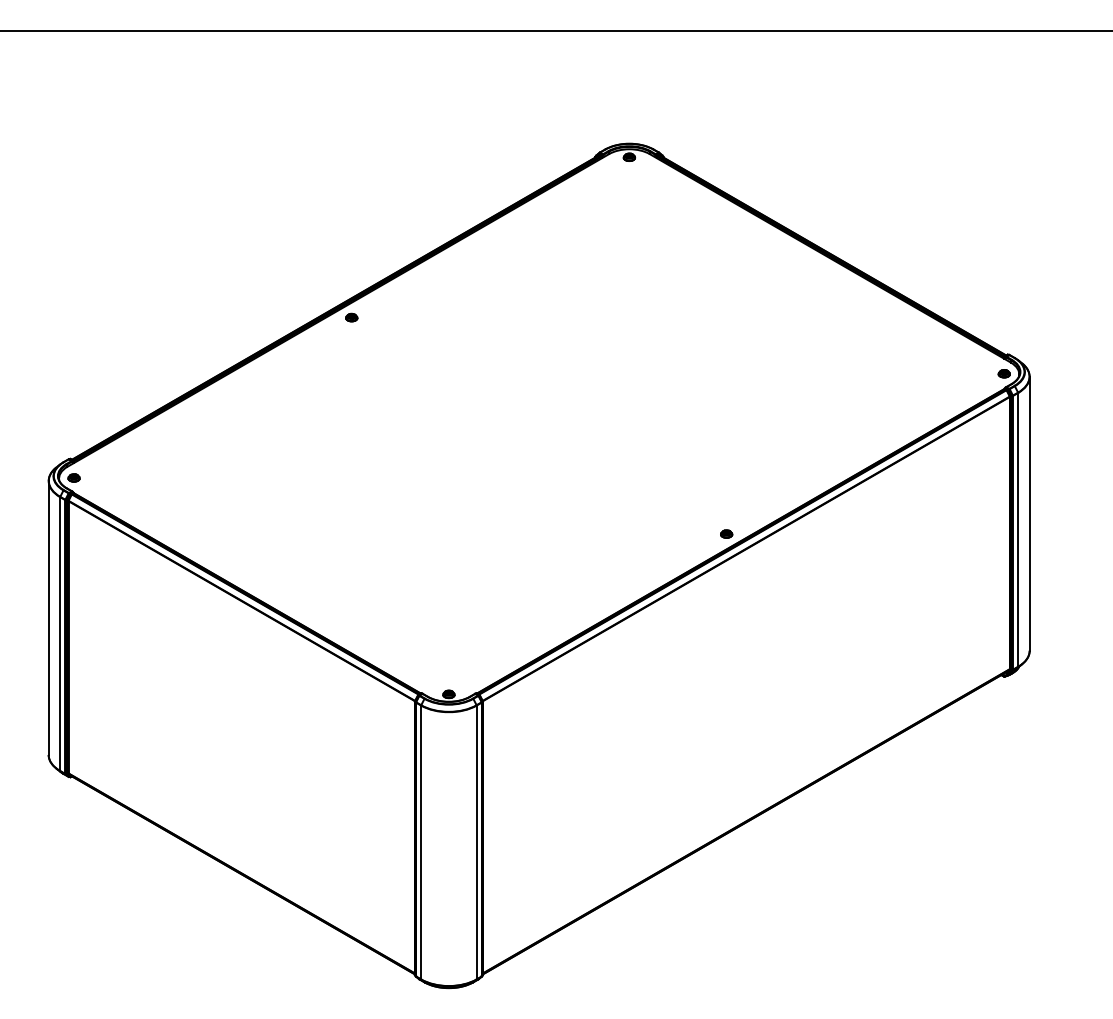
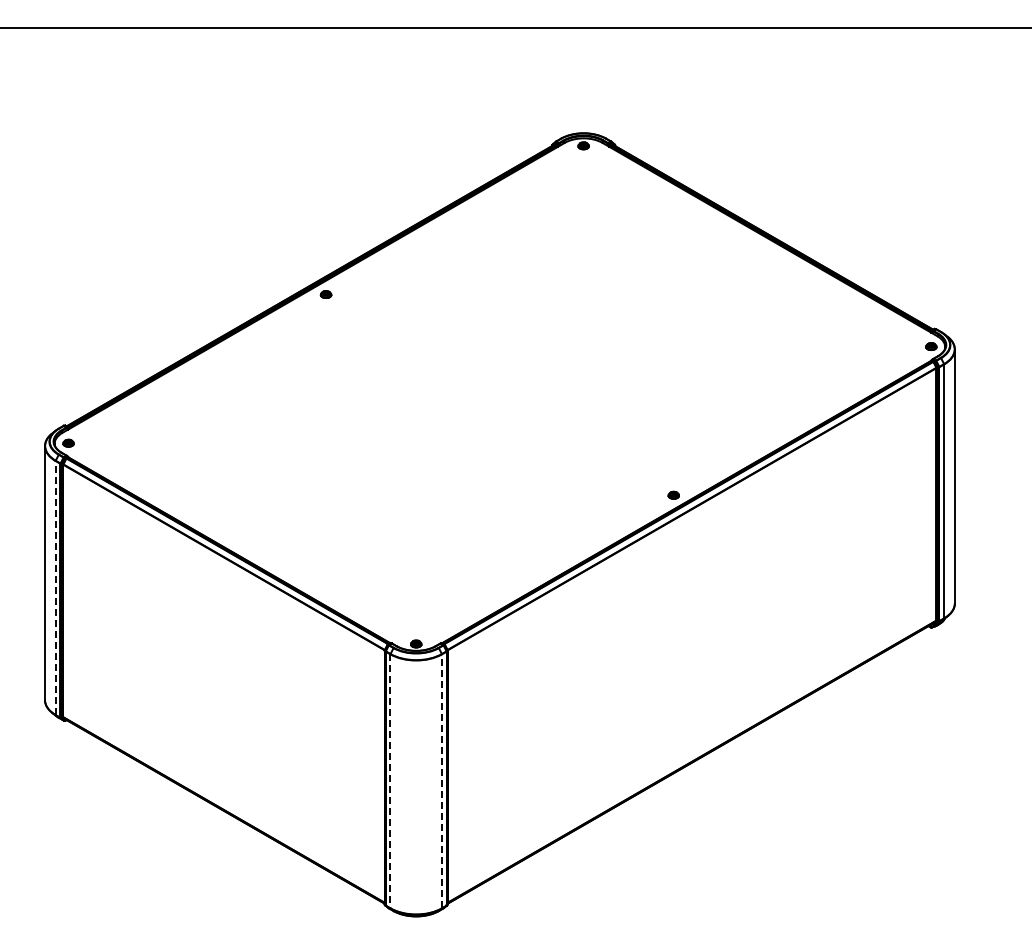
line: (59, 634) -> (55, 588), solid -> dashed
line: (421, 842) -> (390, 781), solid -> dashed
line: (476, 842) -> (441, 781), solid -> dashed

